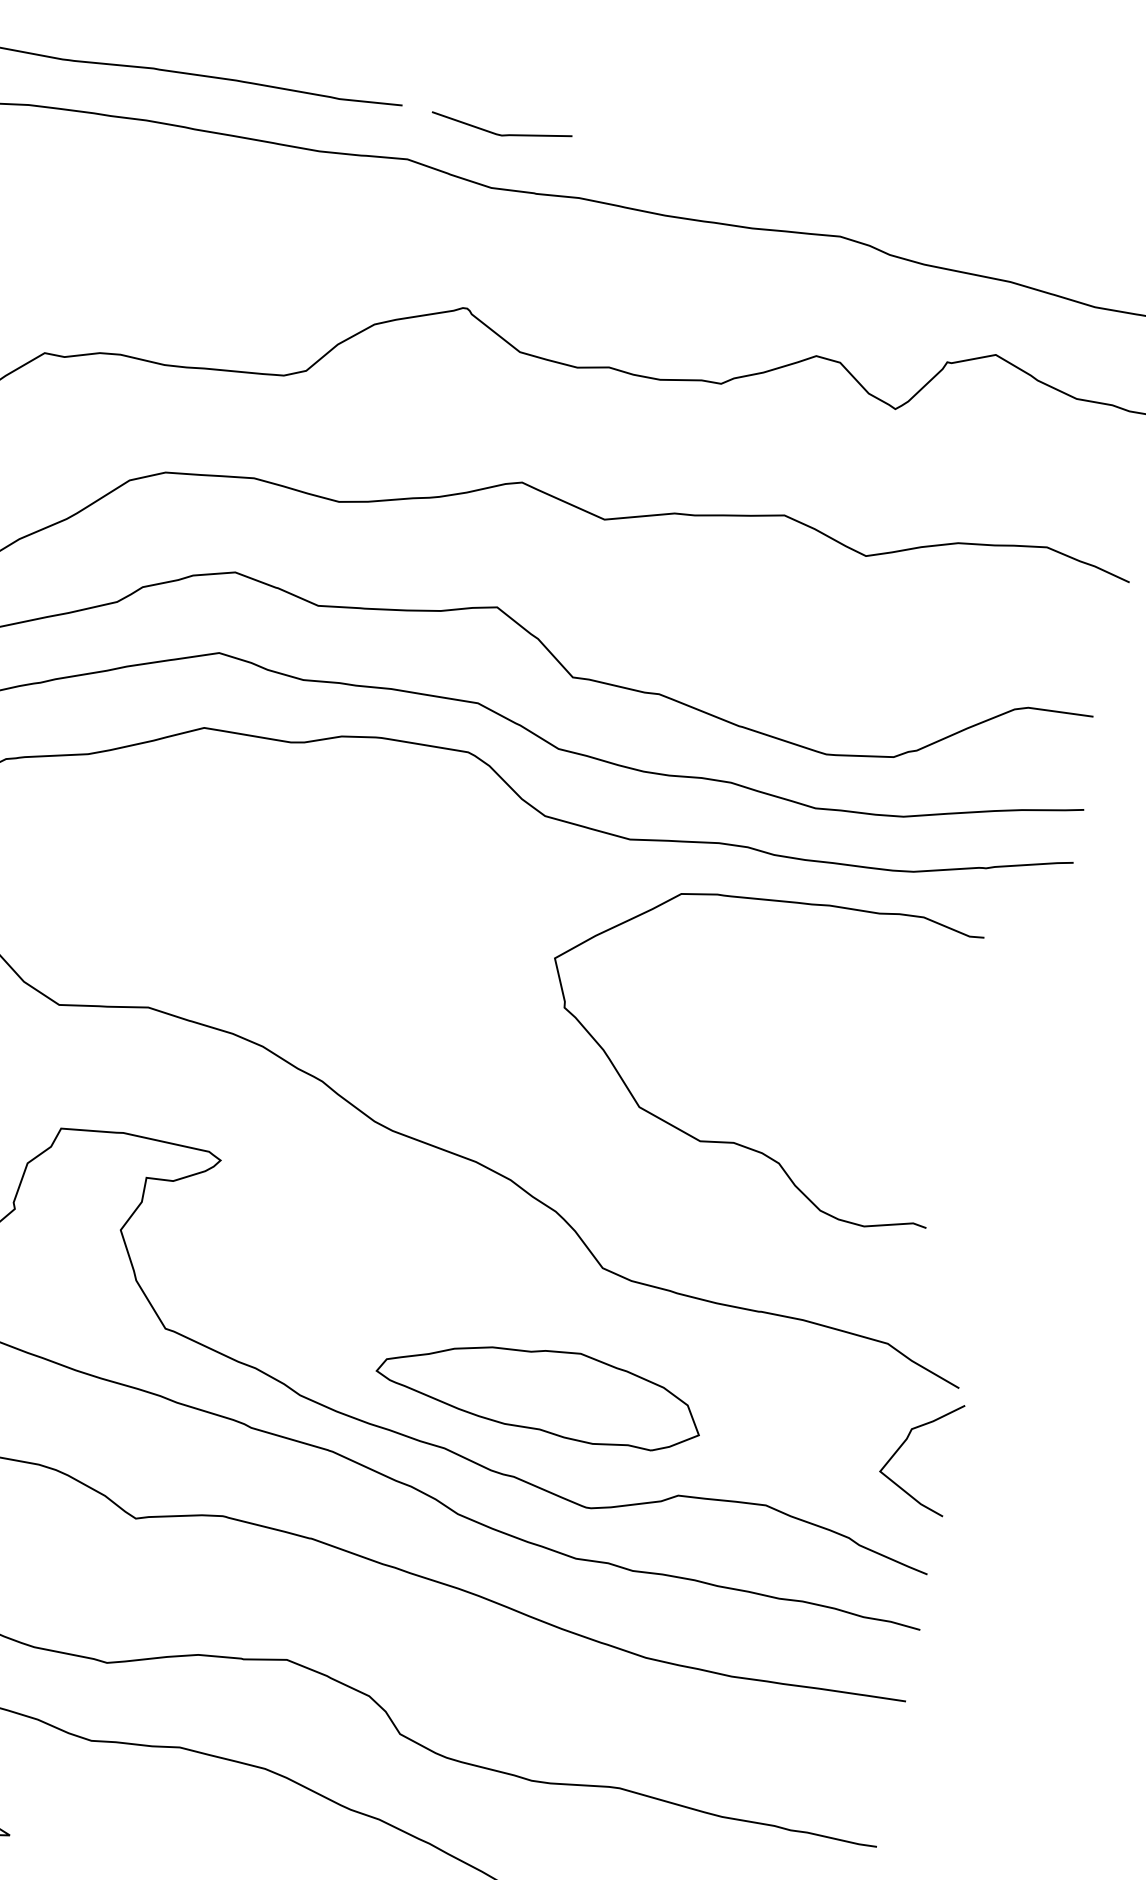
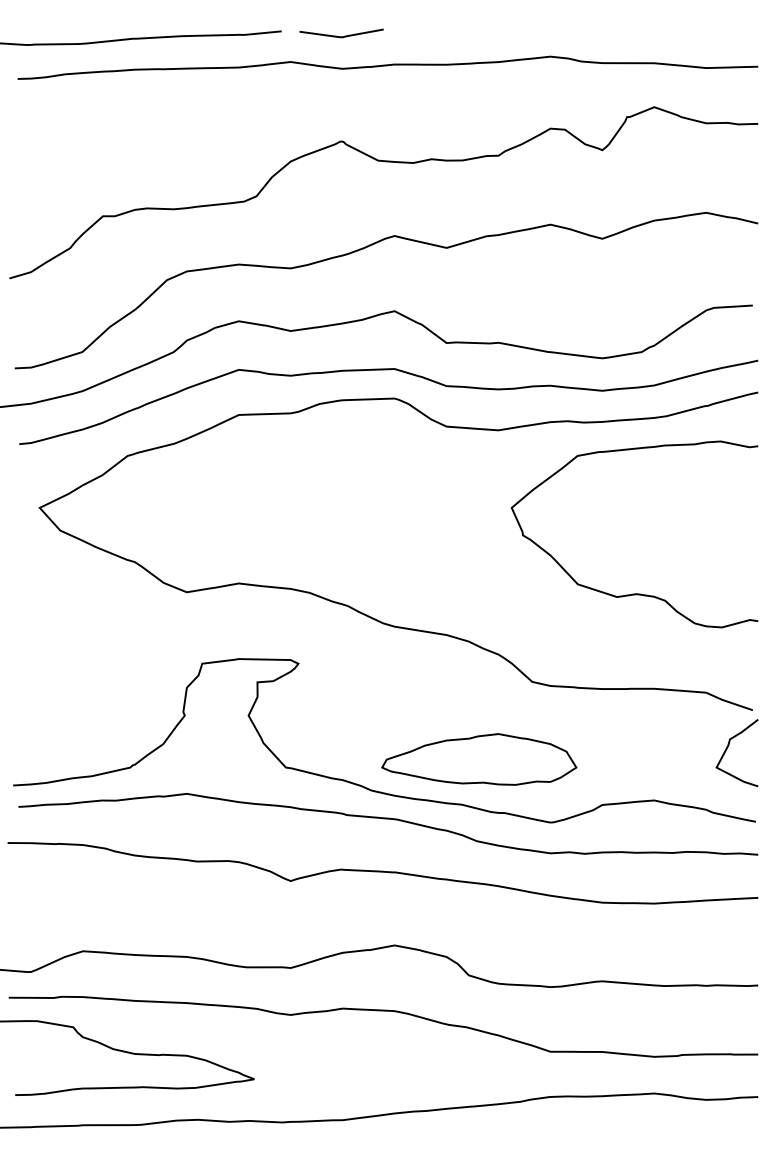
curve: (730, 1141) -> (634, 593), moved
part: (540, 1389) -> (479, 759), moved

